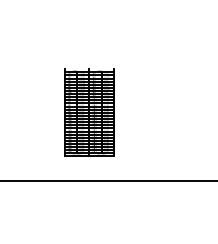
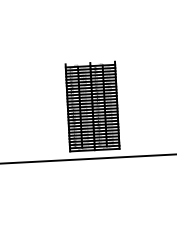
part: (89, 112) -> (92, 106), moved

